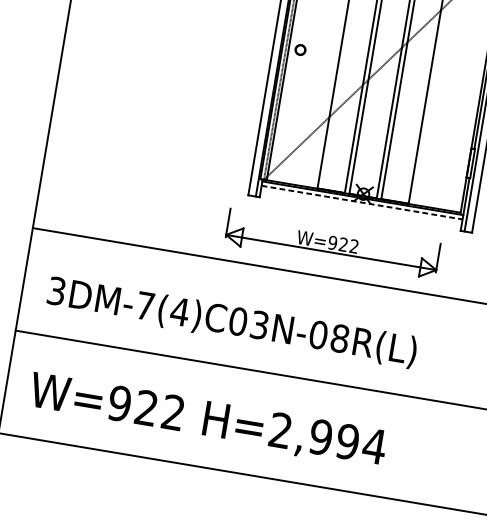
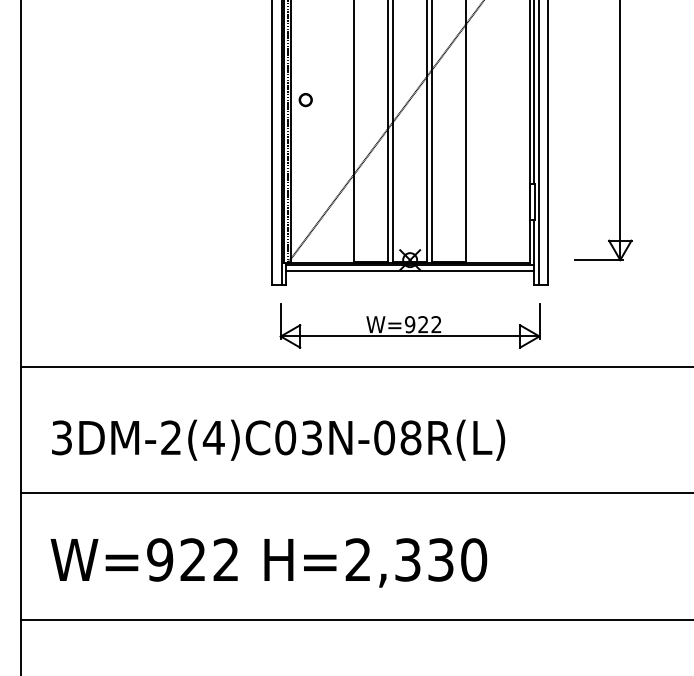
line: (362, 202) -> (410, 270), dashed -> solid
part: (332, 243) -> (409, 325), moved
text: (144, 305) -> (170, 437), 3DM-7(4)C03N-08R(L) -> 3DM-2(4)C03N-08R(L)
text: (347, 441) -> (440, 559), H=2,994 -> H=2,330

